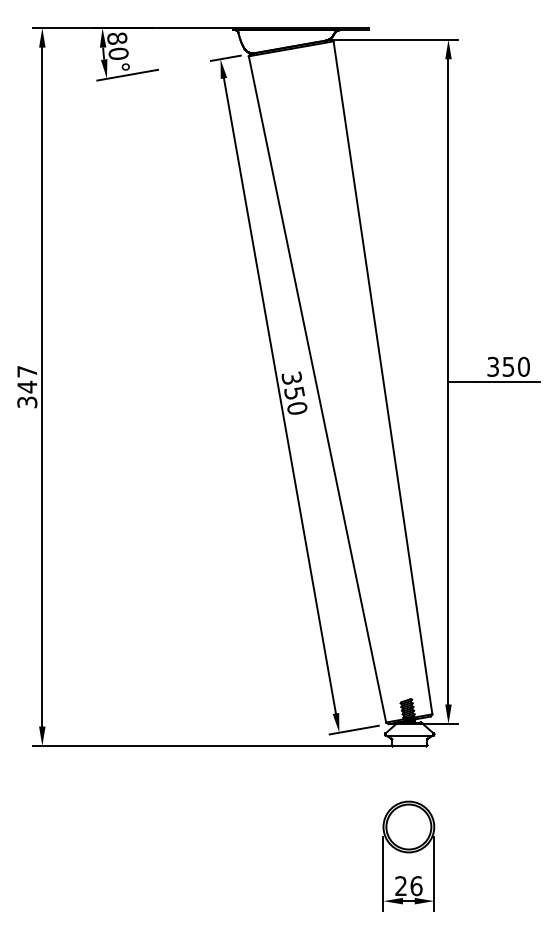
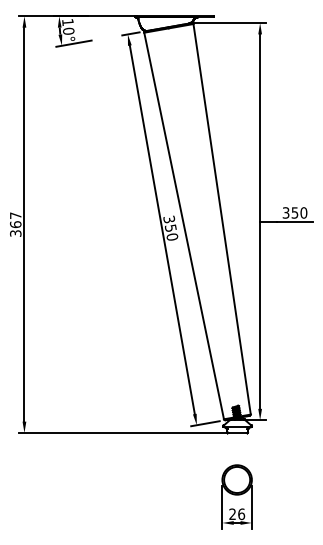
text: (116, 38) -> (67, 22), 80° -> 10°
text: (26, 386) -> (15, 224), 347 -> 367

